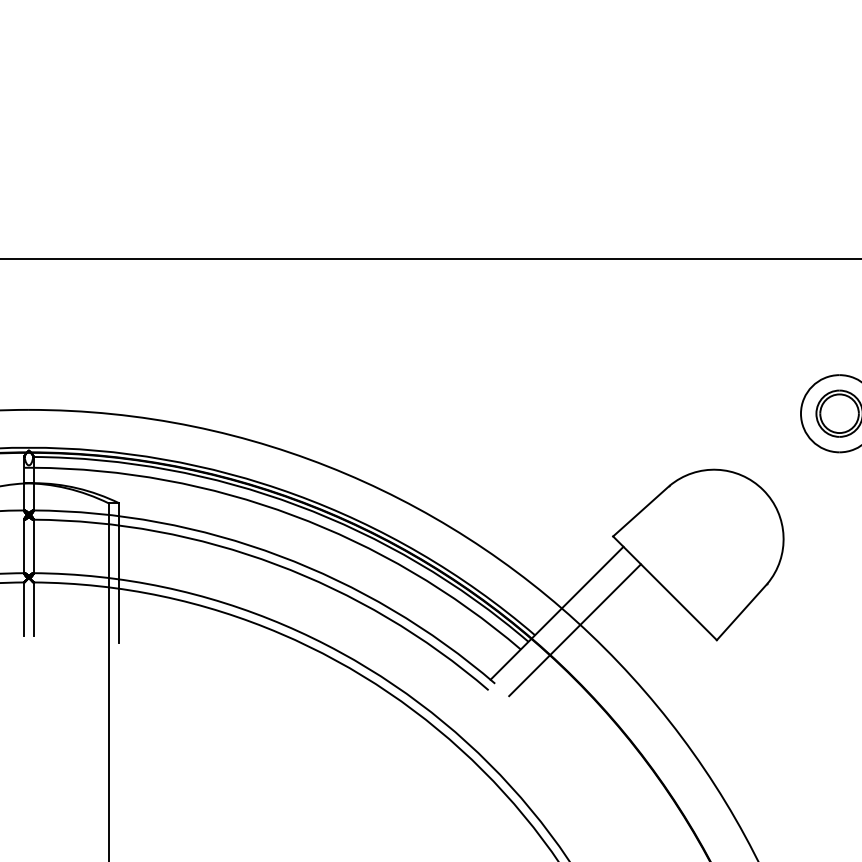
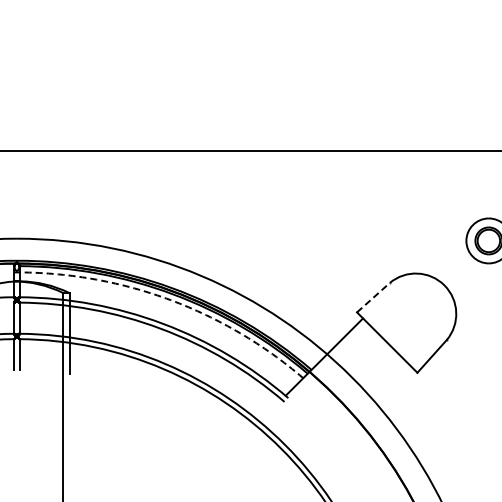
line: (641, 510) -> (373, 297), solid -> dashed
arc: (292, 516) -> (170, 300), solid -> dashed
line: (574, 629) -> (334, 366), removed

